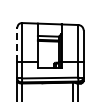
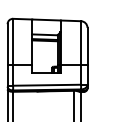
line: (17, 44) -> (7, 44), dashed -> solid

